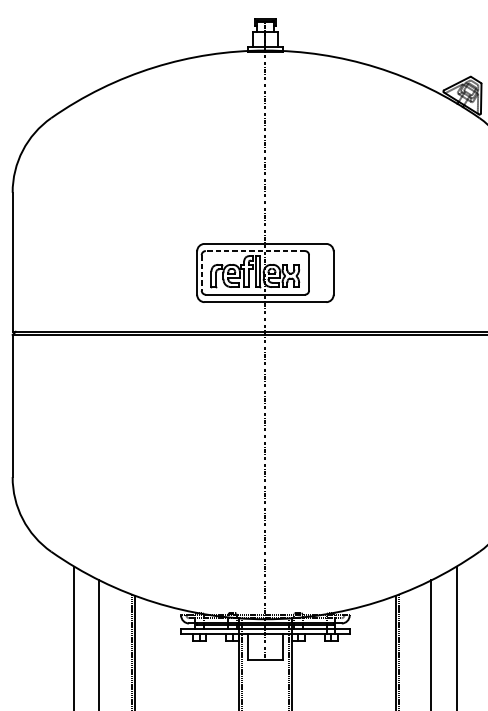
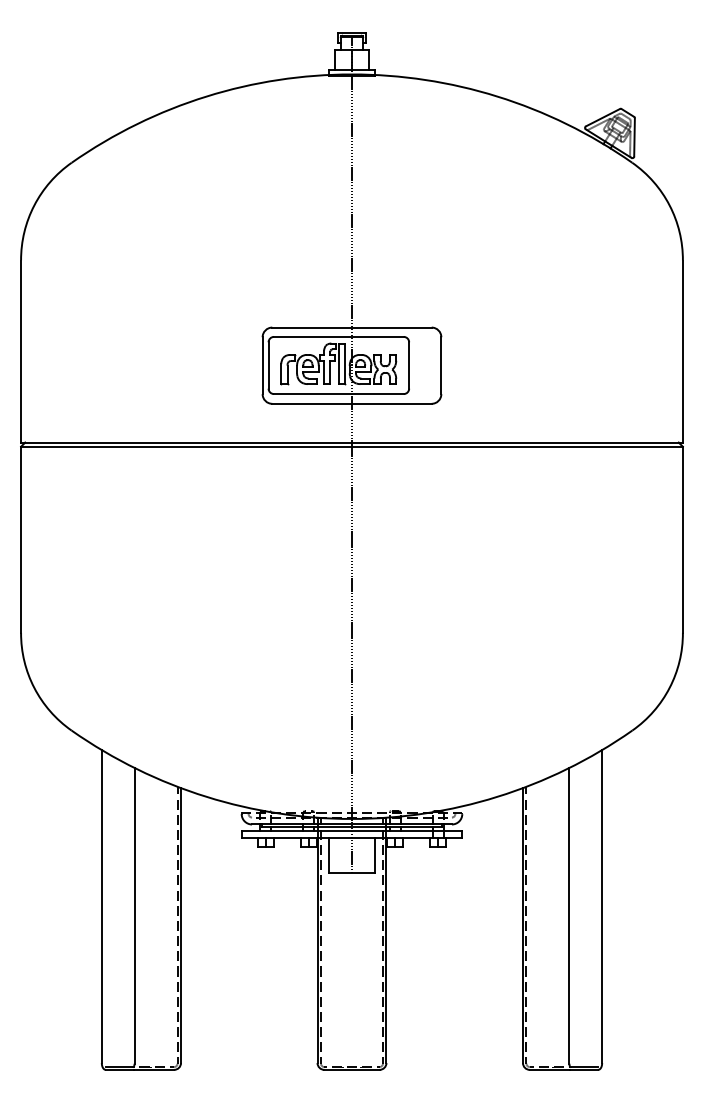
line: (255, 250) -> (338, 336), dashed -> solid
line: (201, 272) -> (268, 365), dashed -> solid

